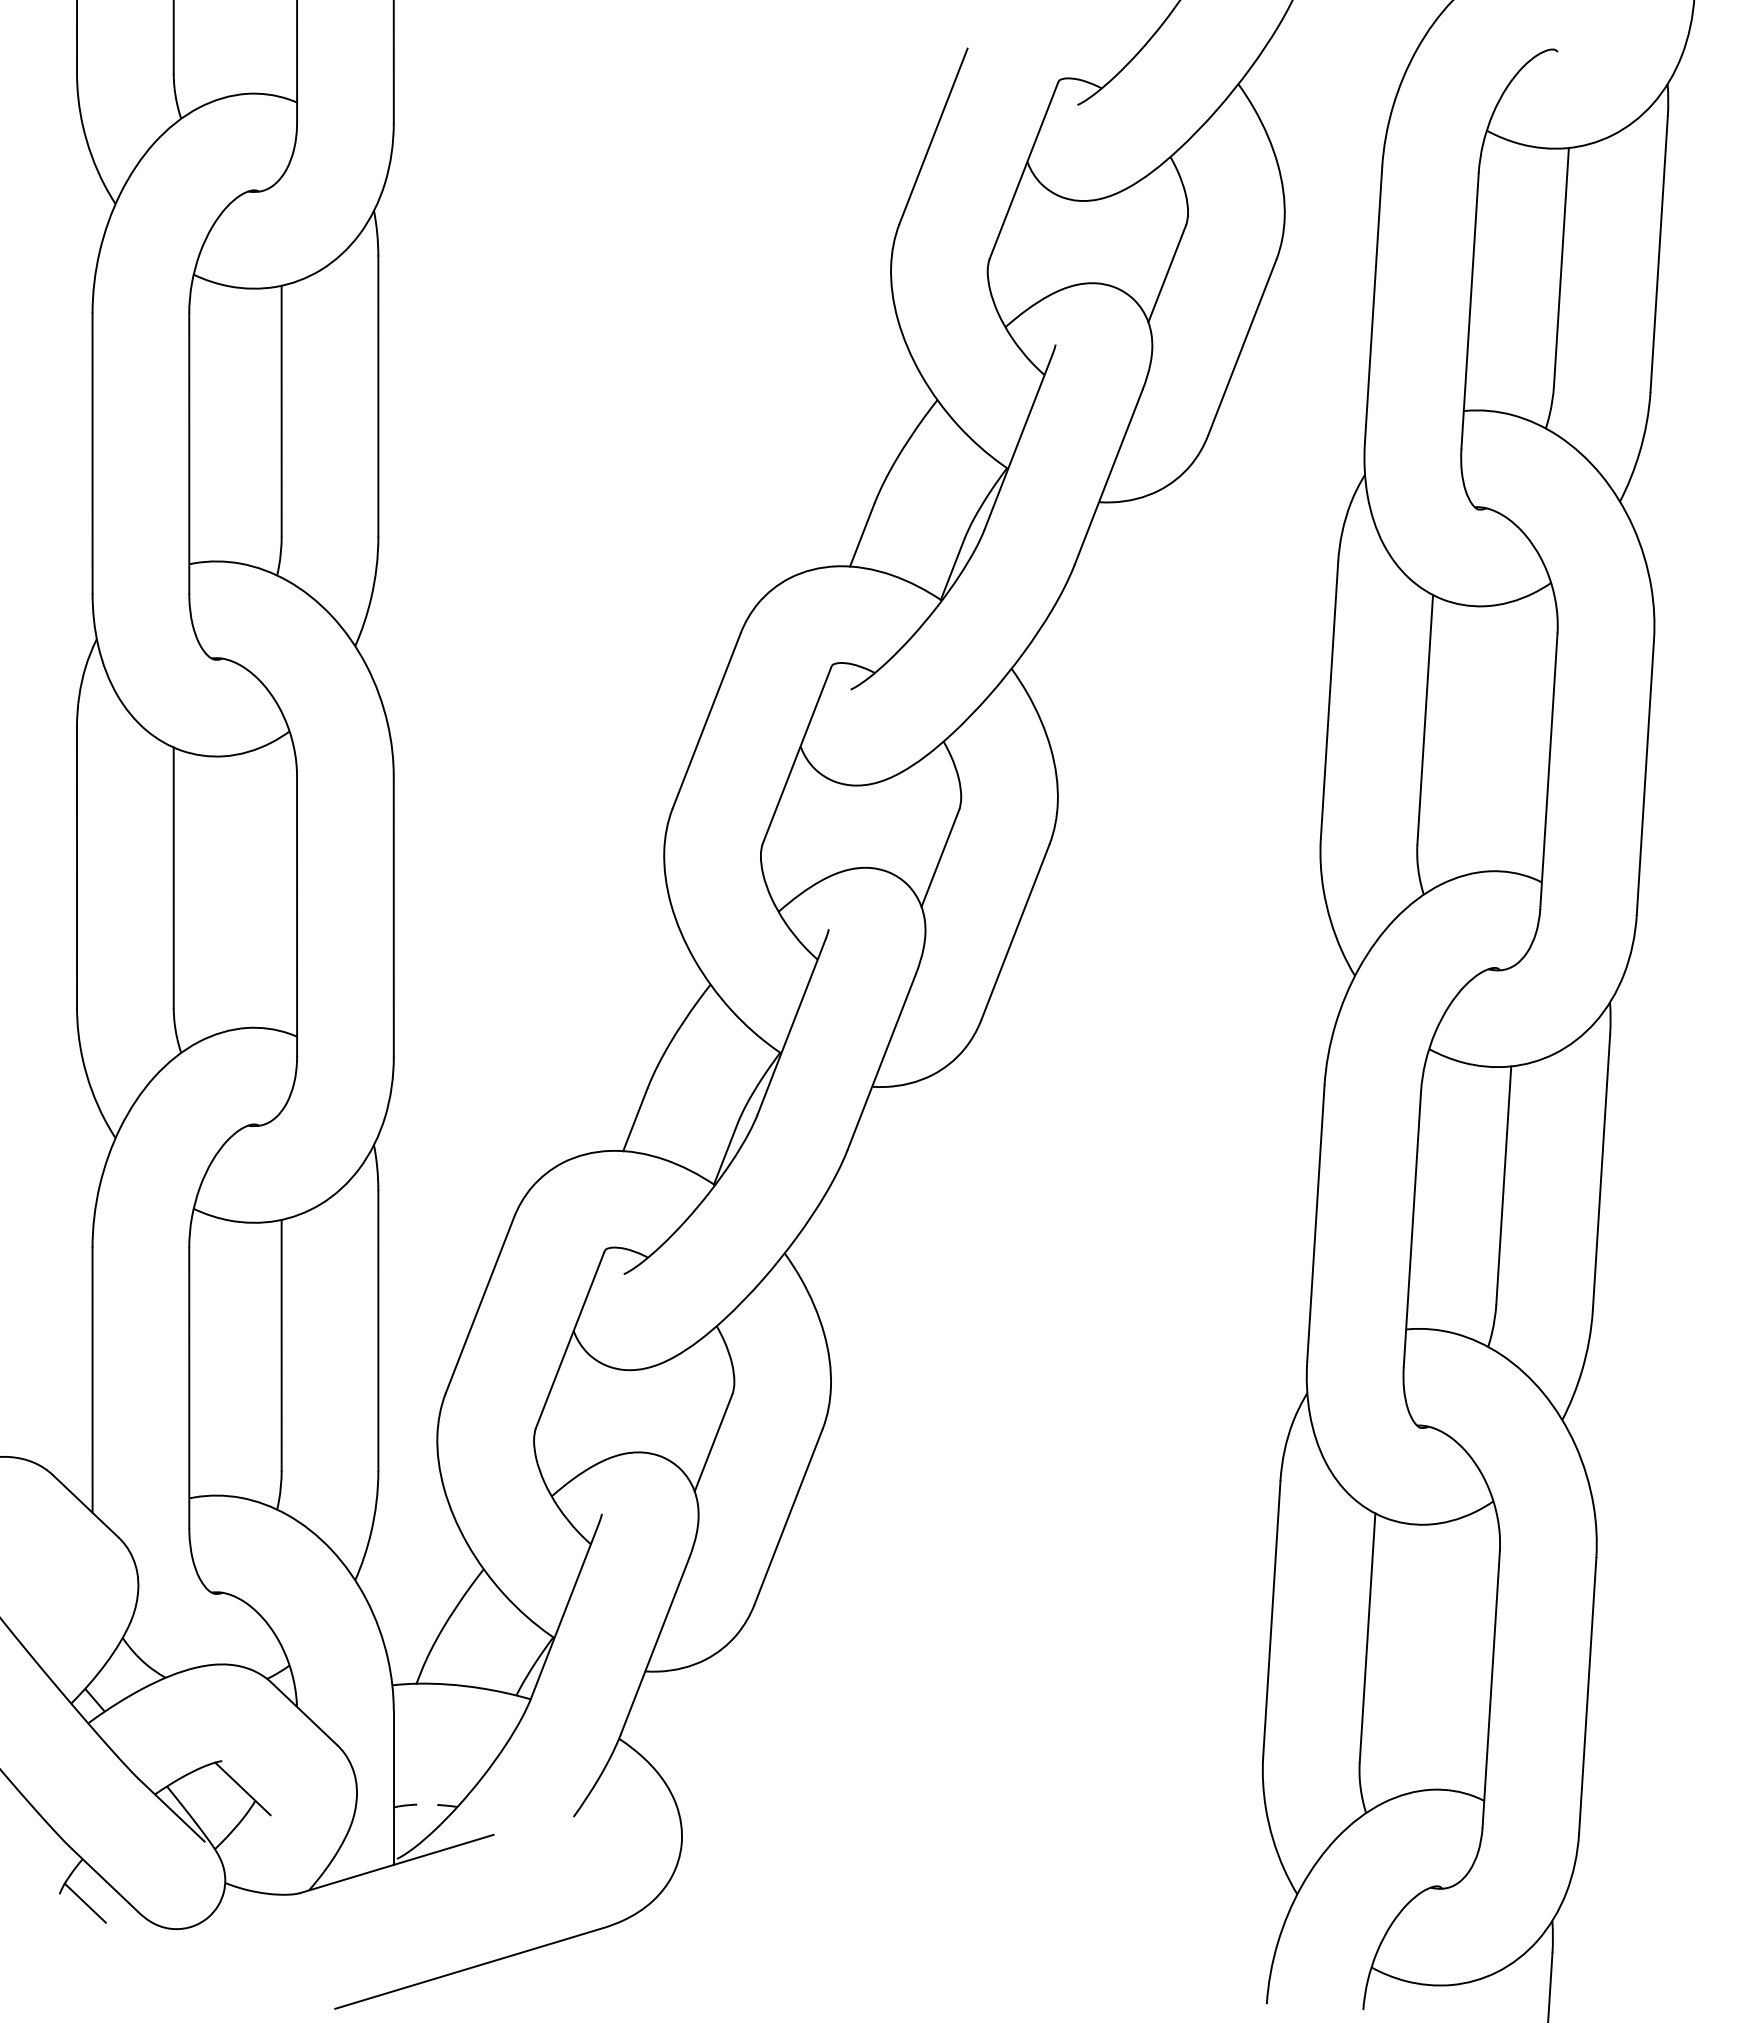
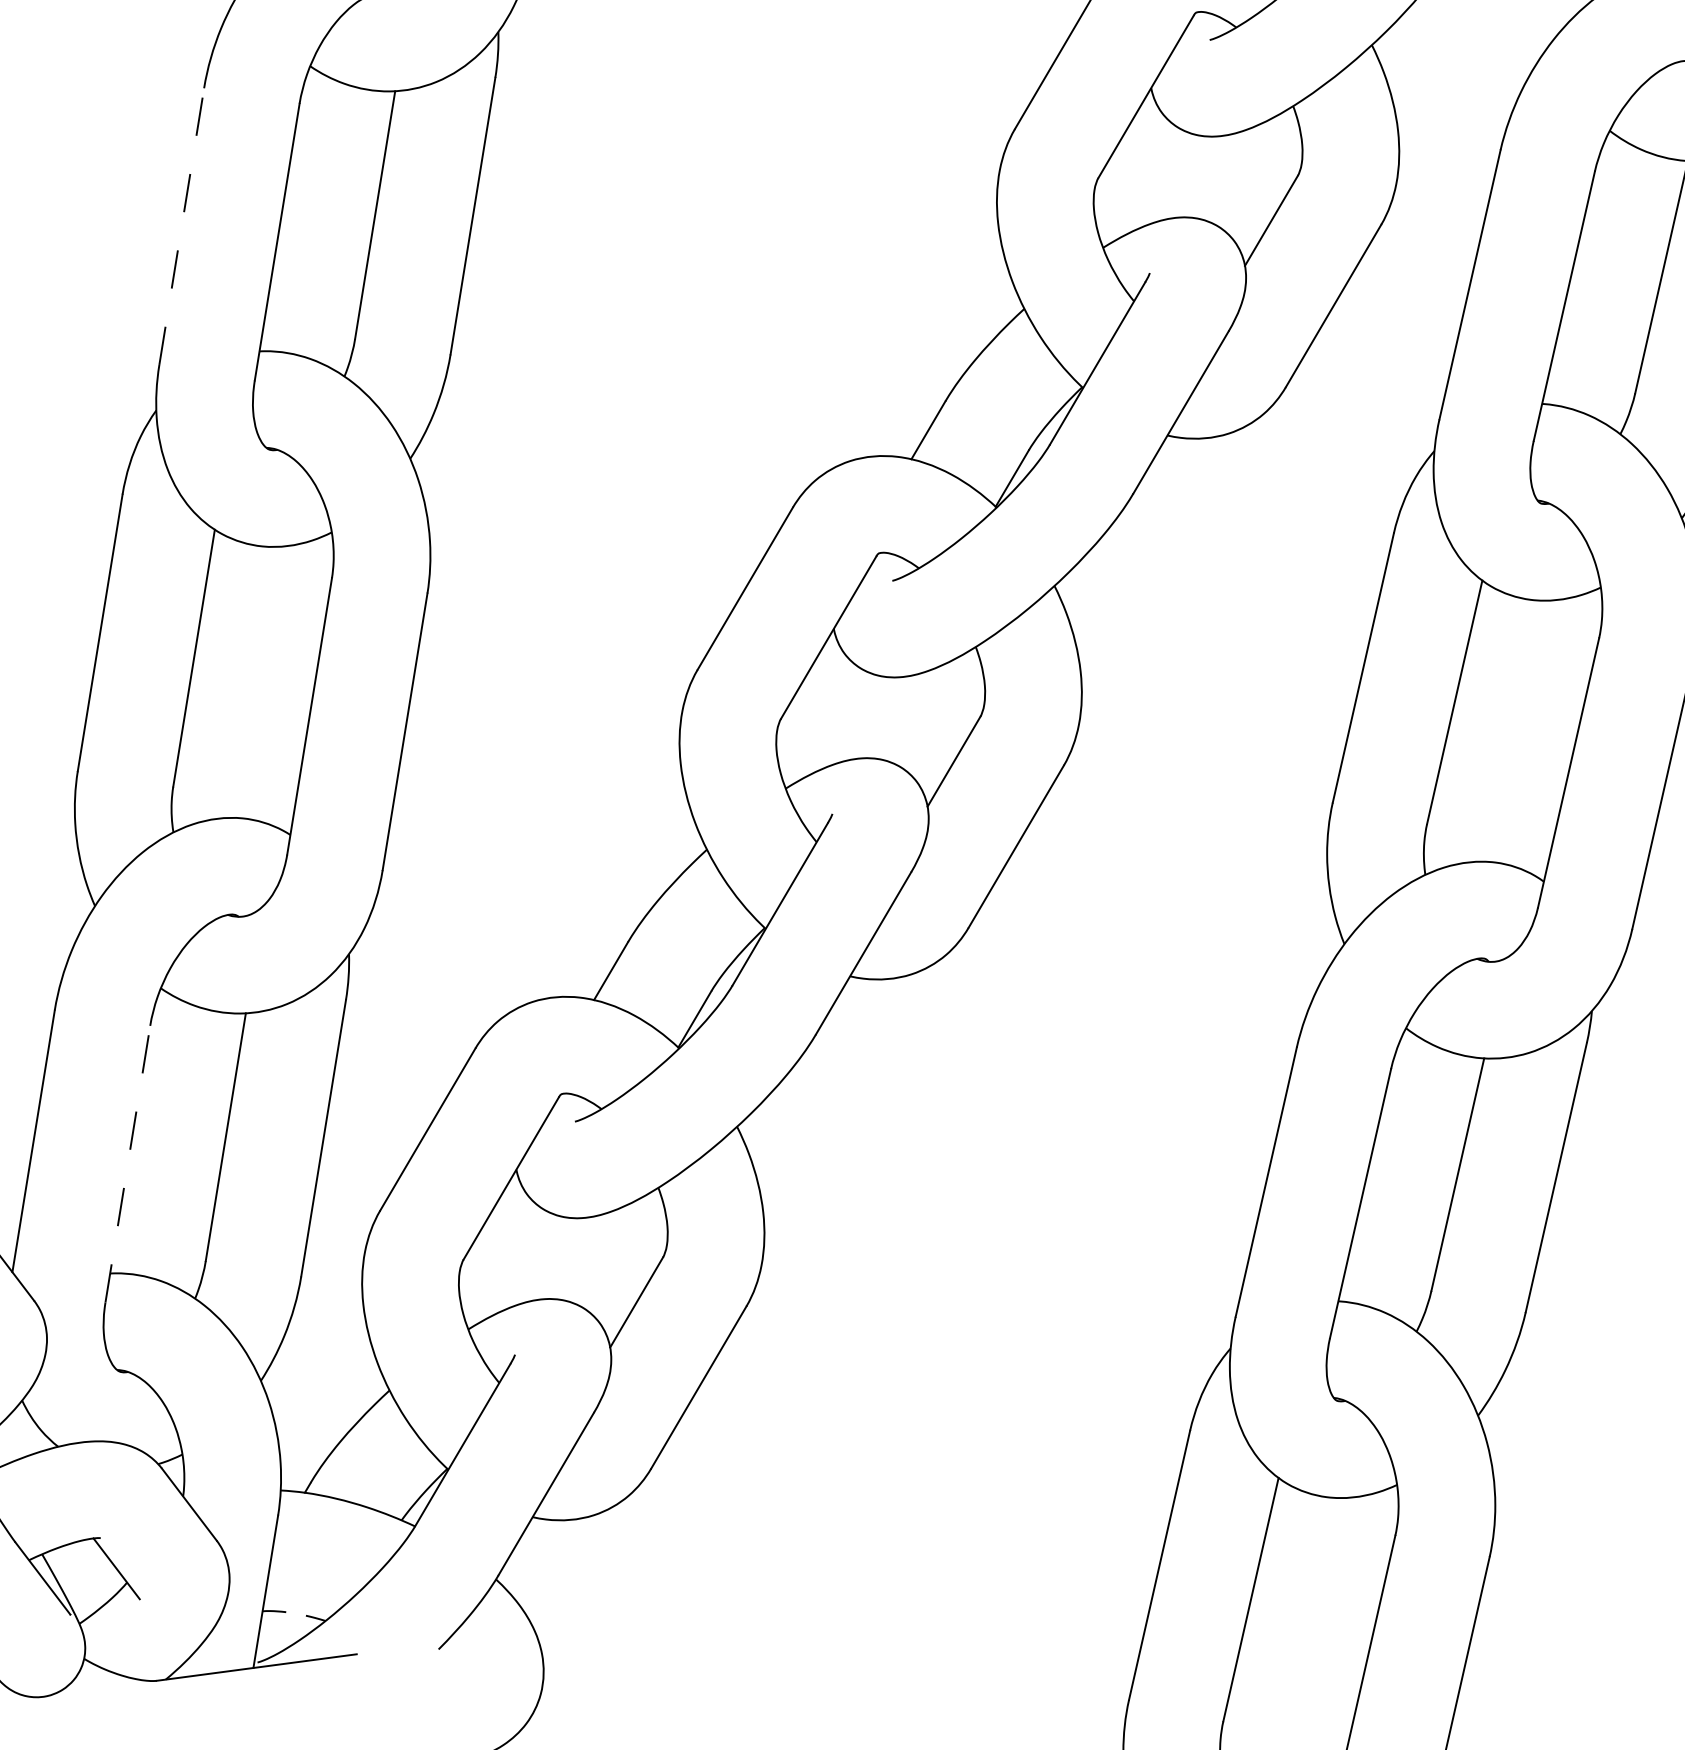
line: (92, 453) -> (181, 226), solid -> dashed
line: (189, 1387) -> (128, 1164), solid -> dashed

